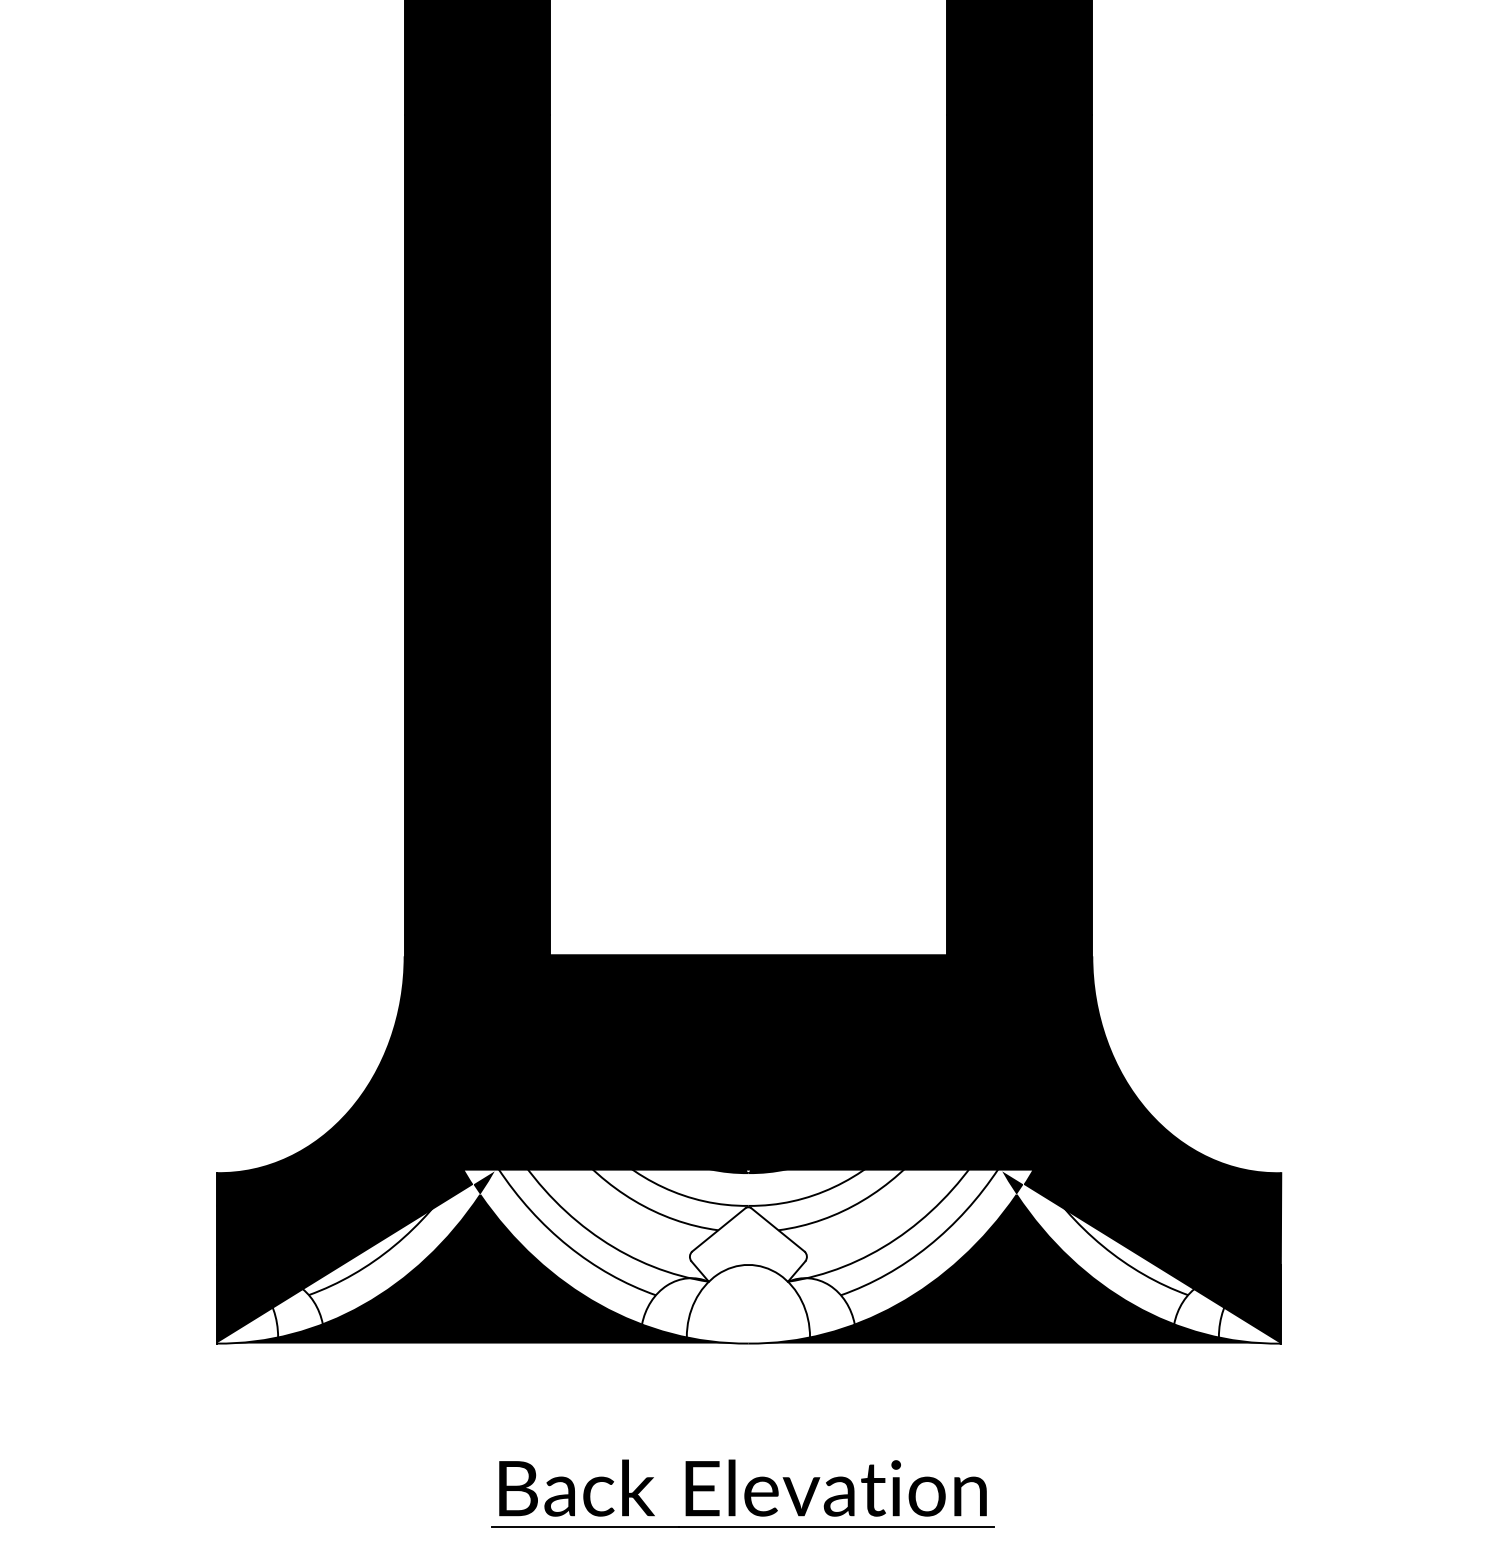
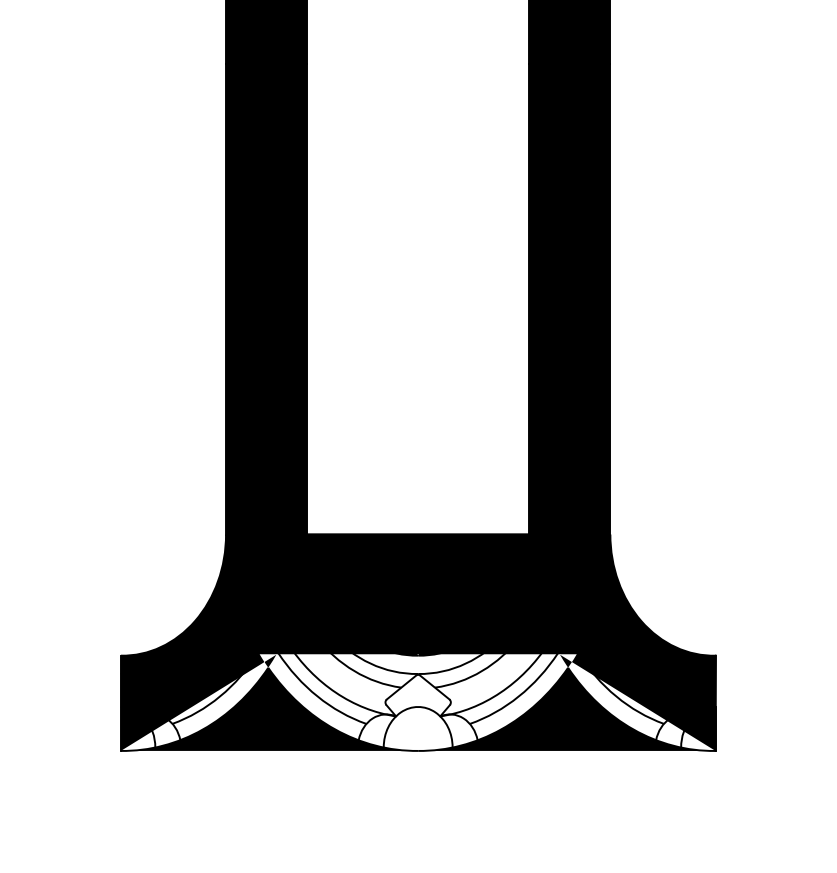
part: (741, 1493) -> (414, 834), removed

